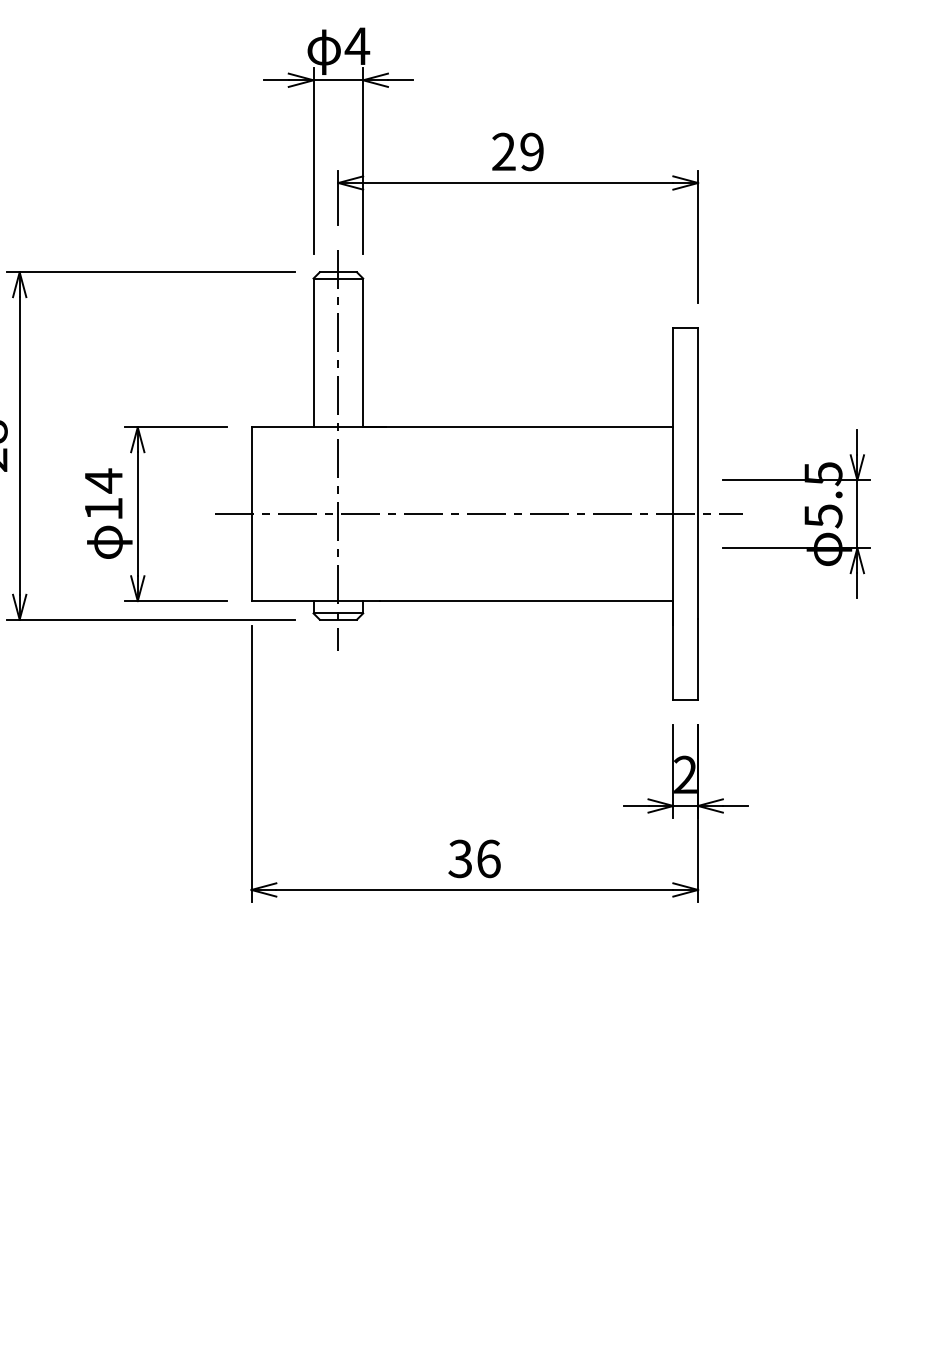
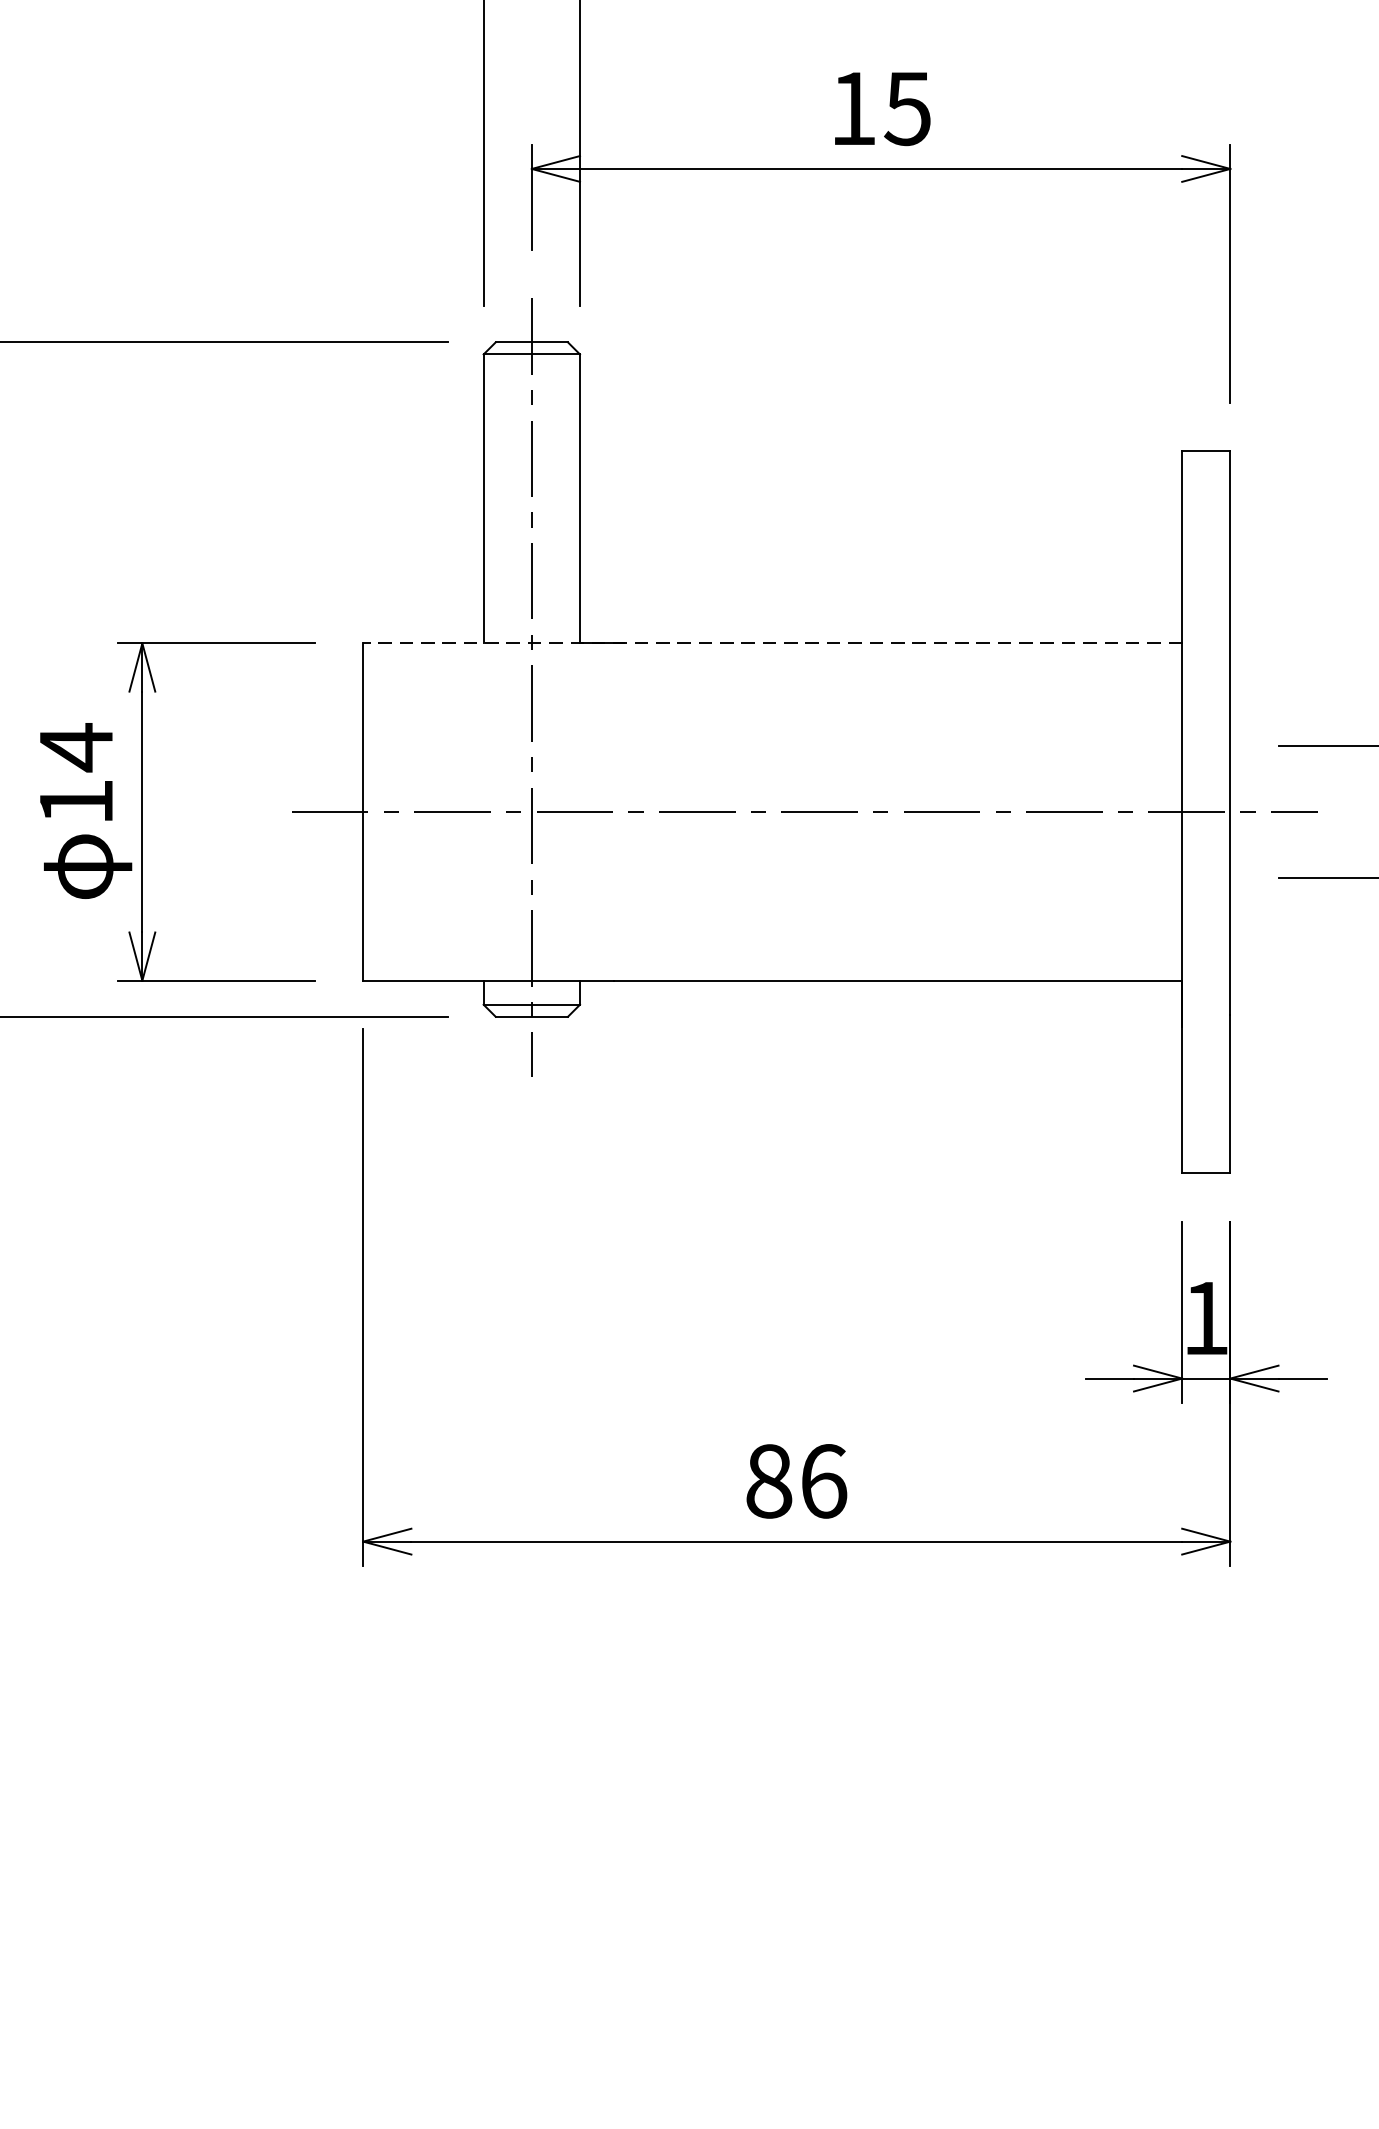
text: (517, 151) -> (879, 107), 29 -> 15
line: (462, 427) -> (772, 643), solid -> dashed
text: (685, 774) -> (1205, 1317), 2 -> 1
text: (460, 858) -> (768, 1480), 36 -> 86

